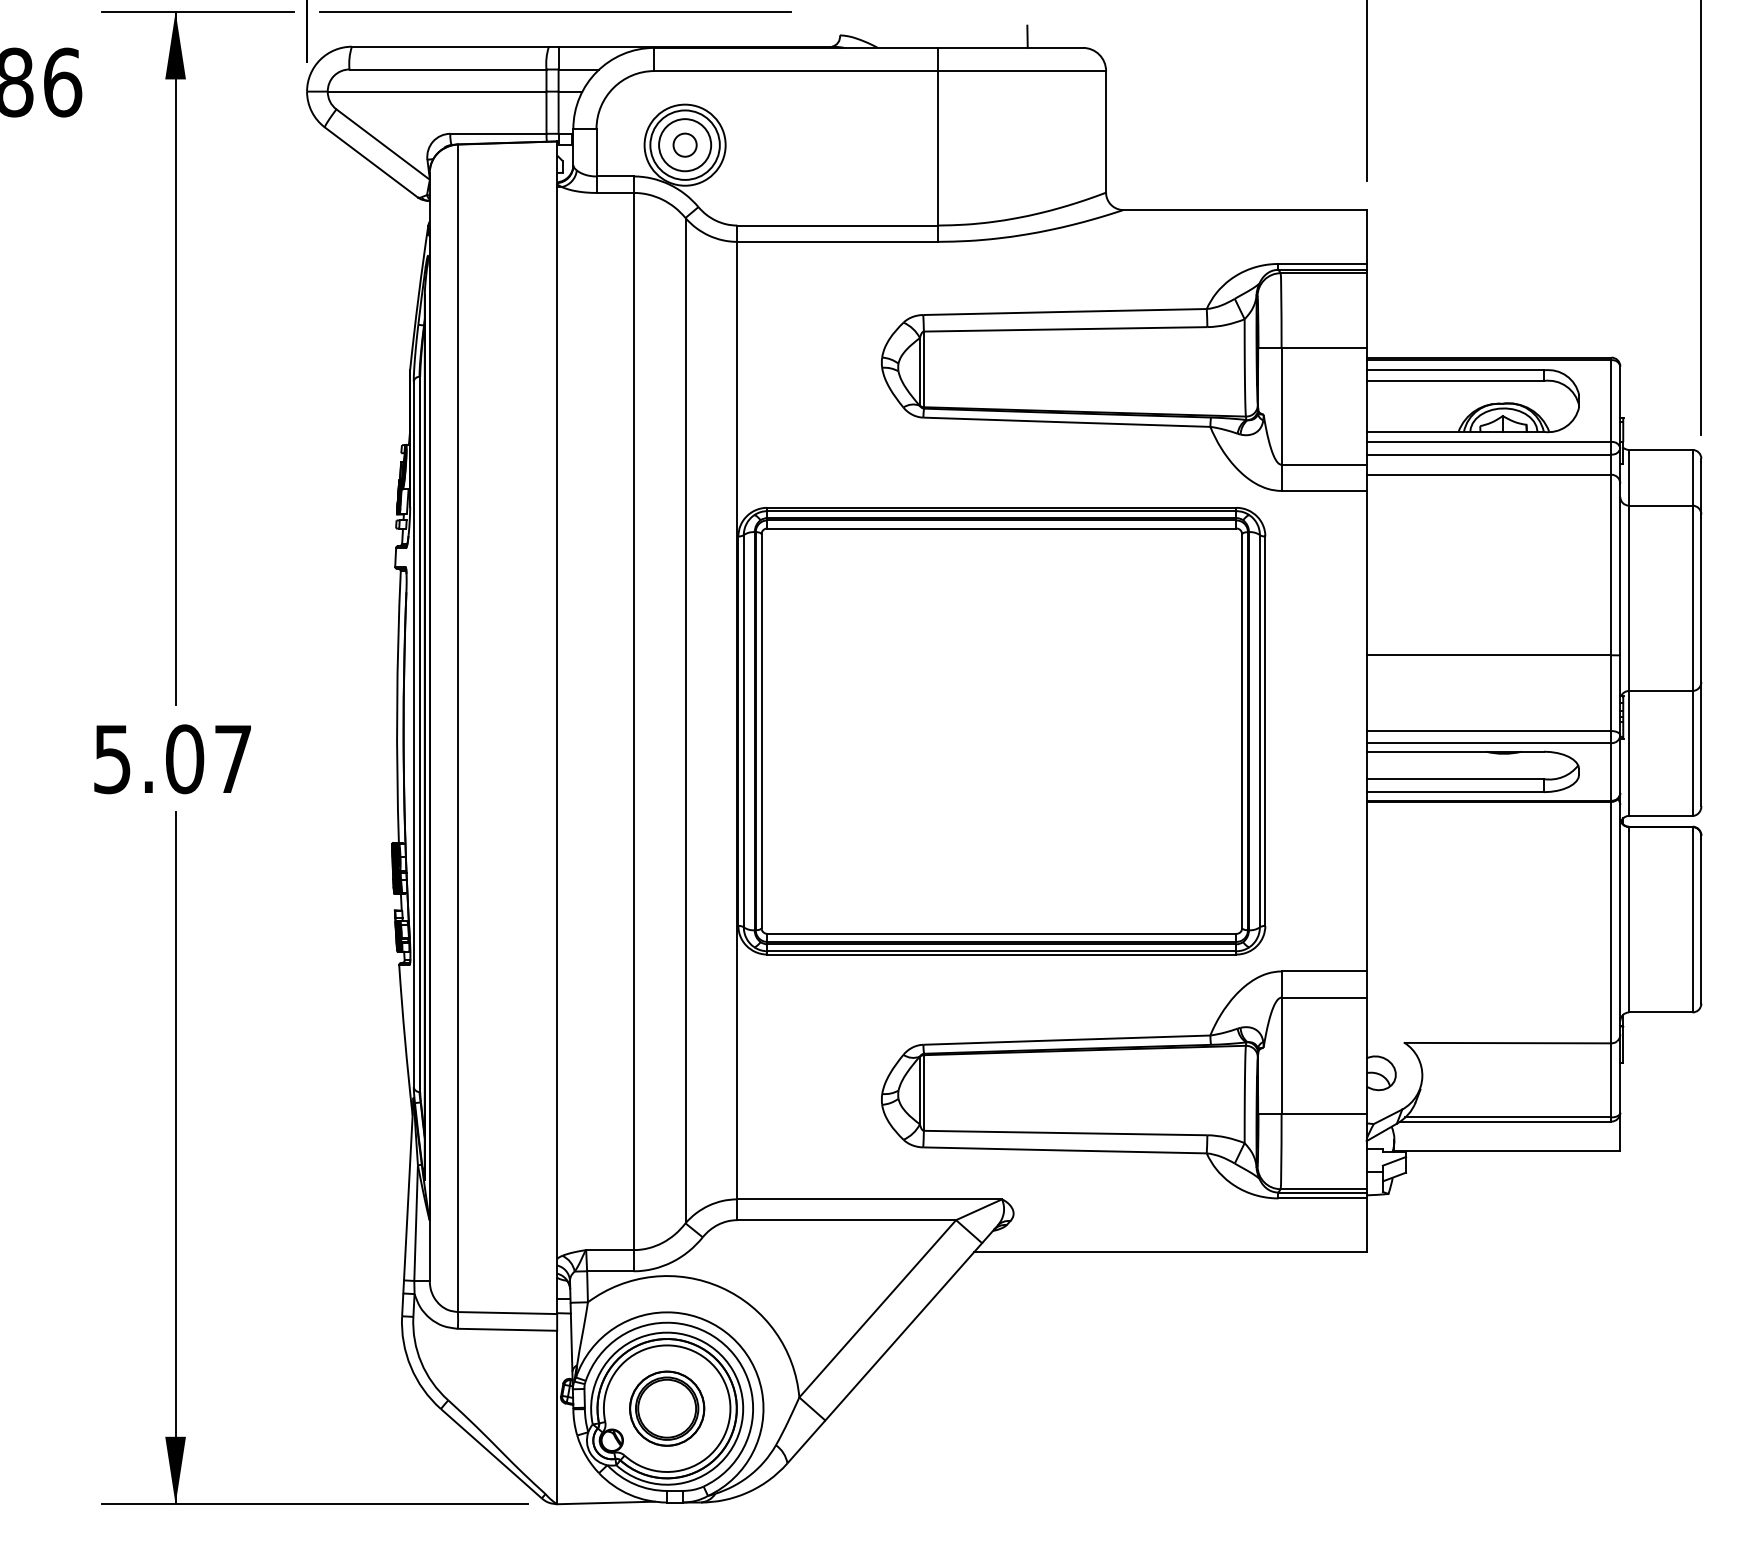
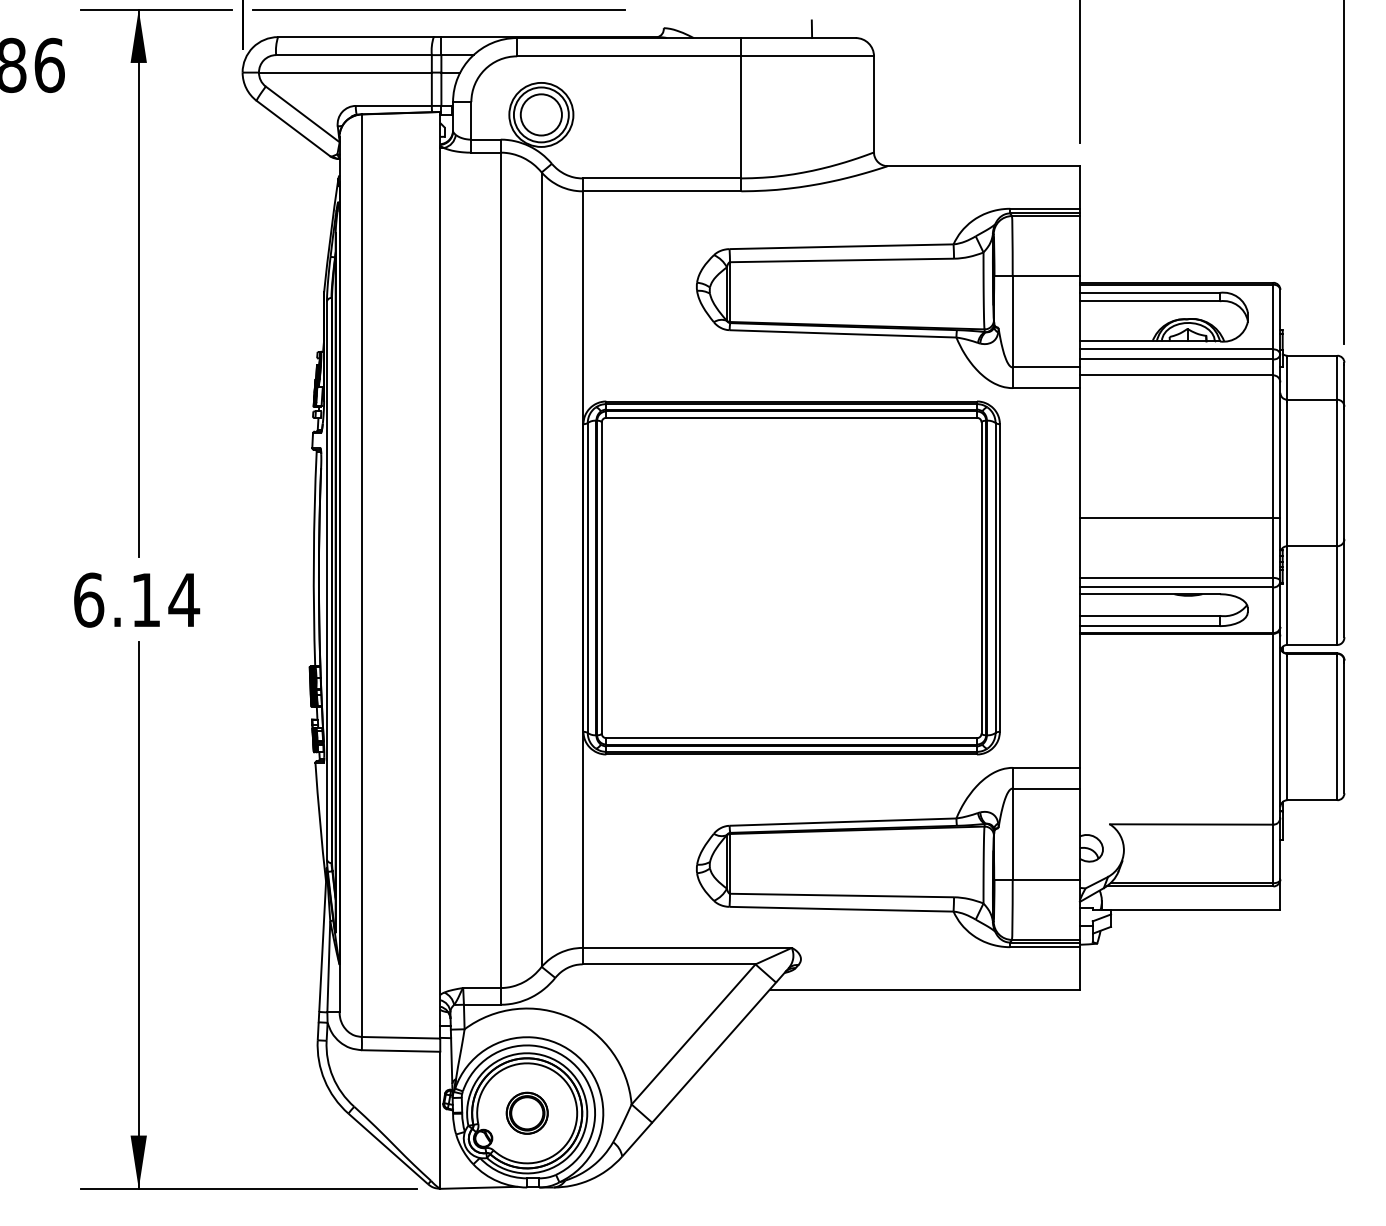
circle: (684, 144) -> (540, 114), removed
text: (173, 759) -> (137, 600), 5.07 -> 6.14
part: (667, 1408) -> (527, 1113), size x0.7

